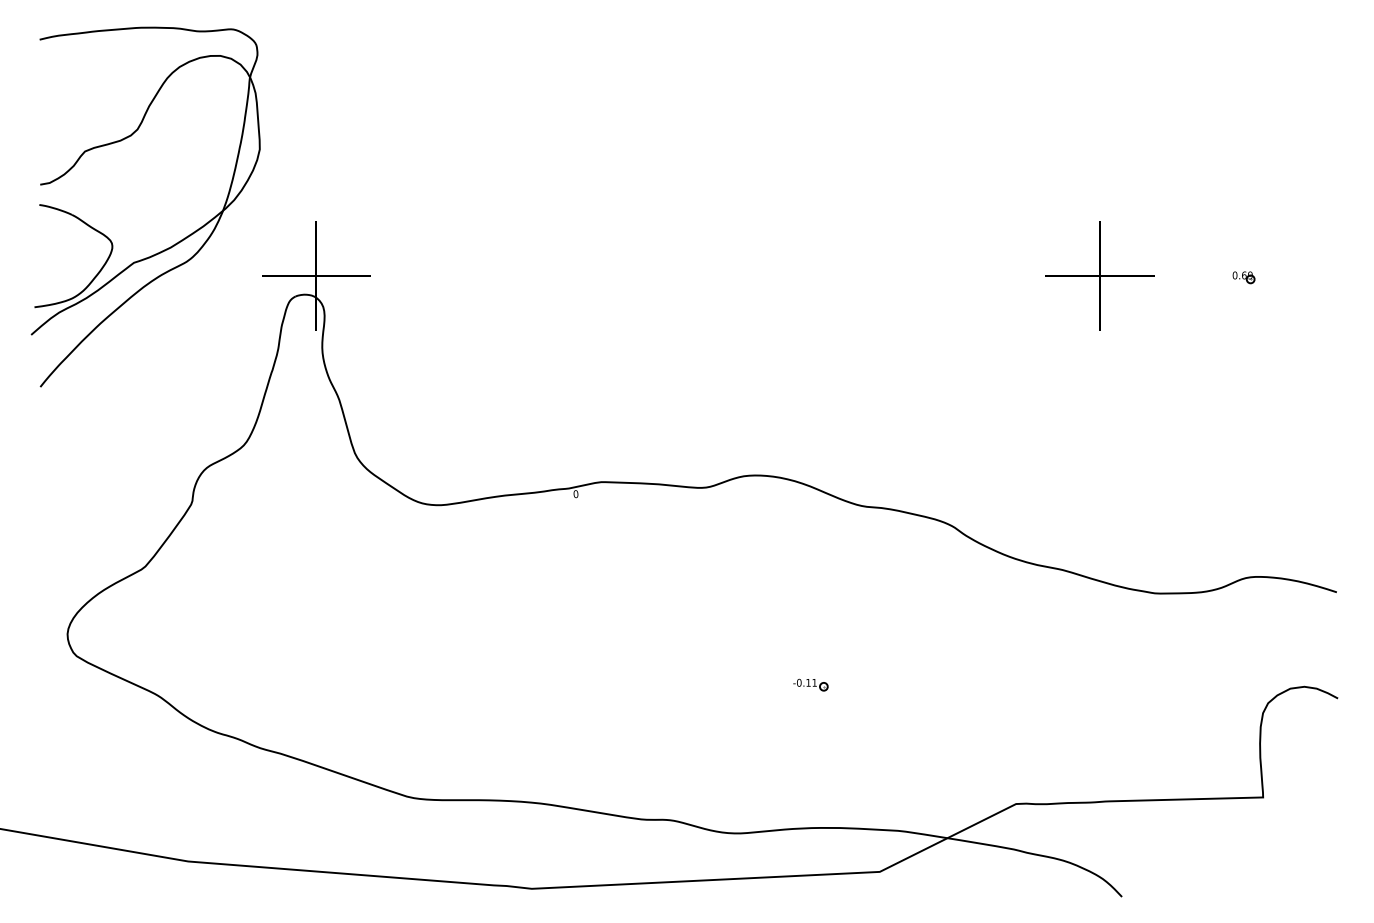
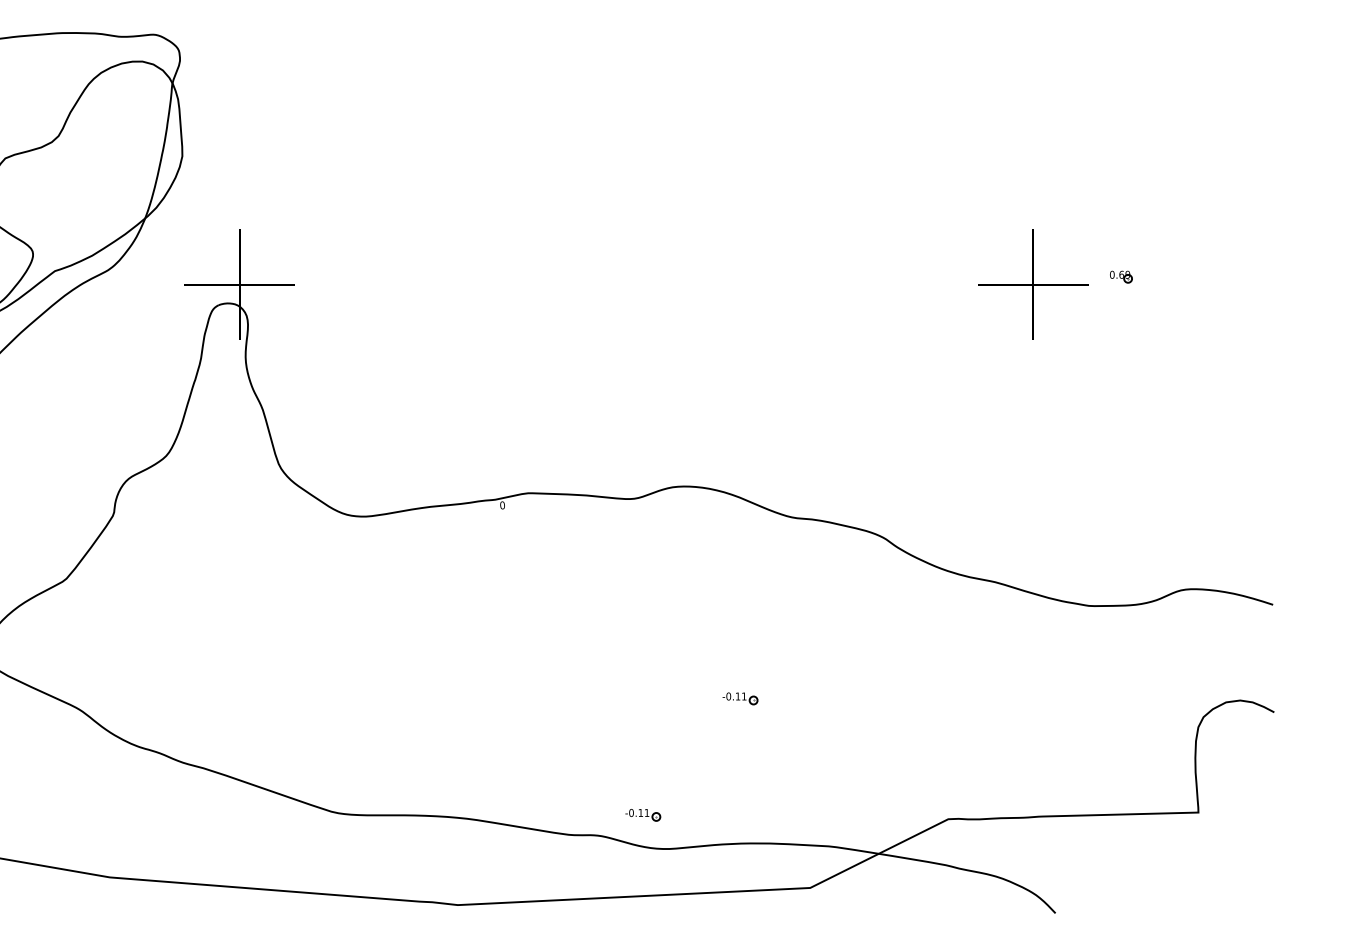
part: (1243, 277) -> (1120, 276), moved
part: (714, 799) -> (642, 814), added

